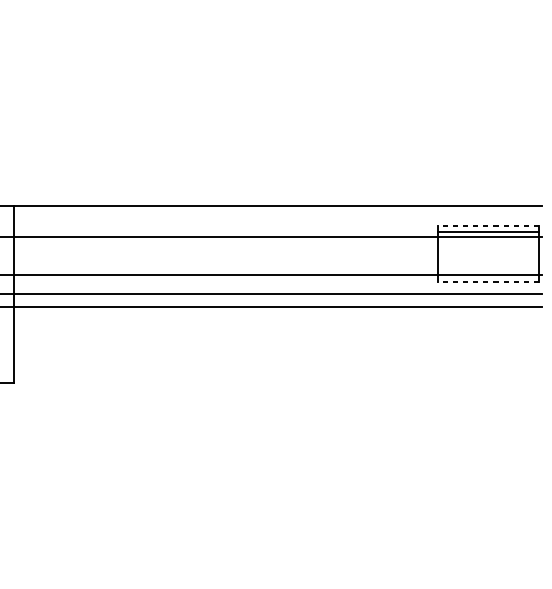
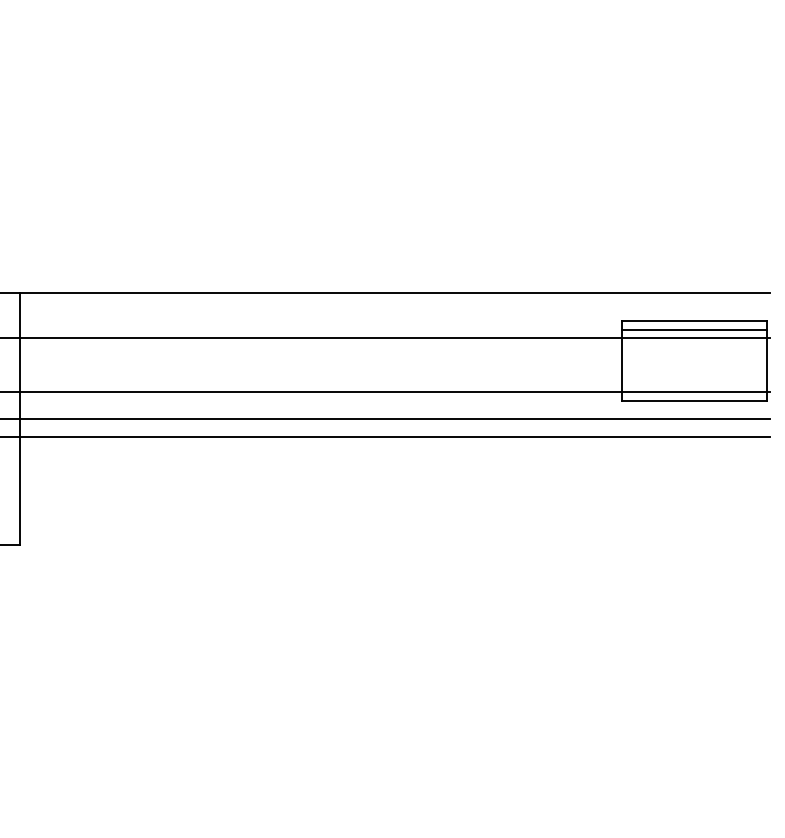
line: (488, 225) -> (694, 321), dashed -> solid
line: (488, 281) -> (694, 400), dashed -> solid

